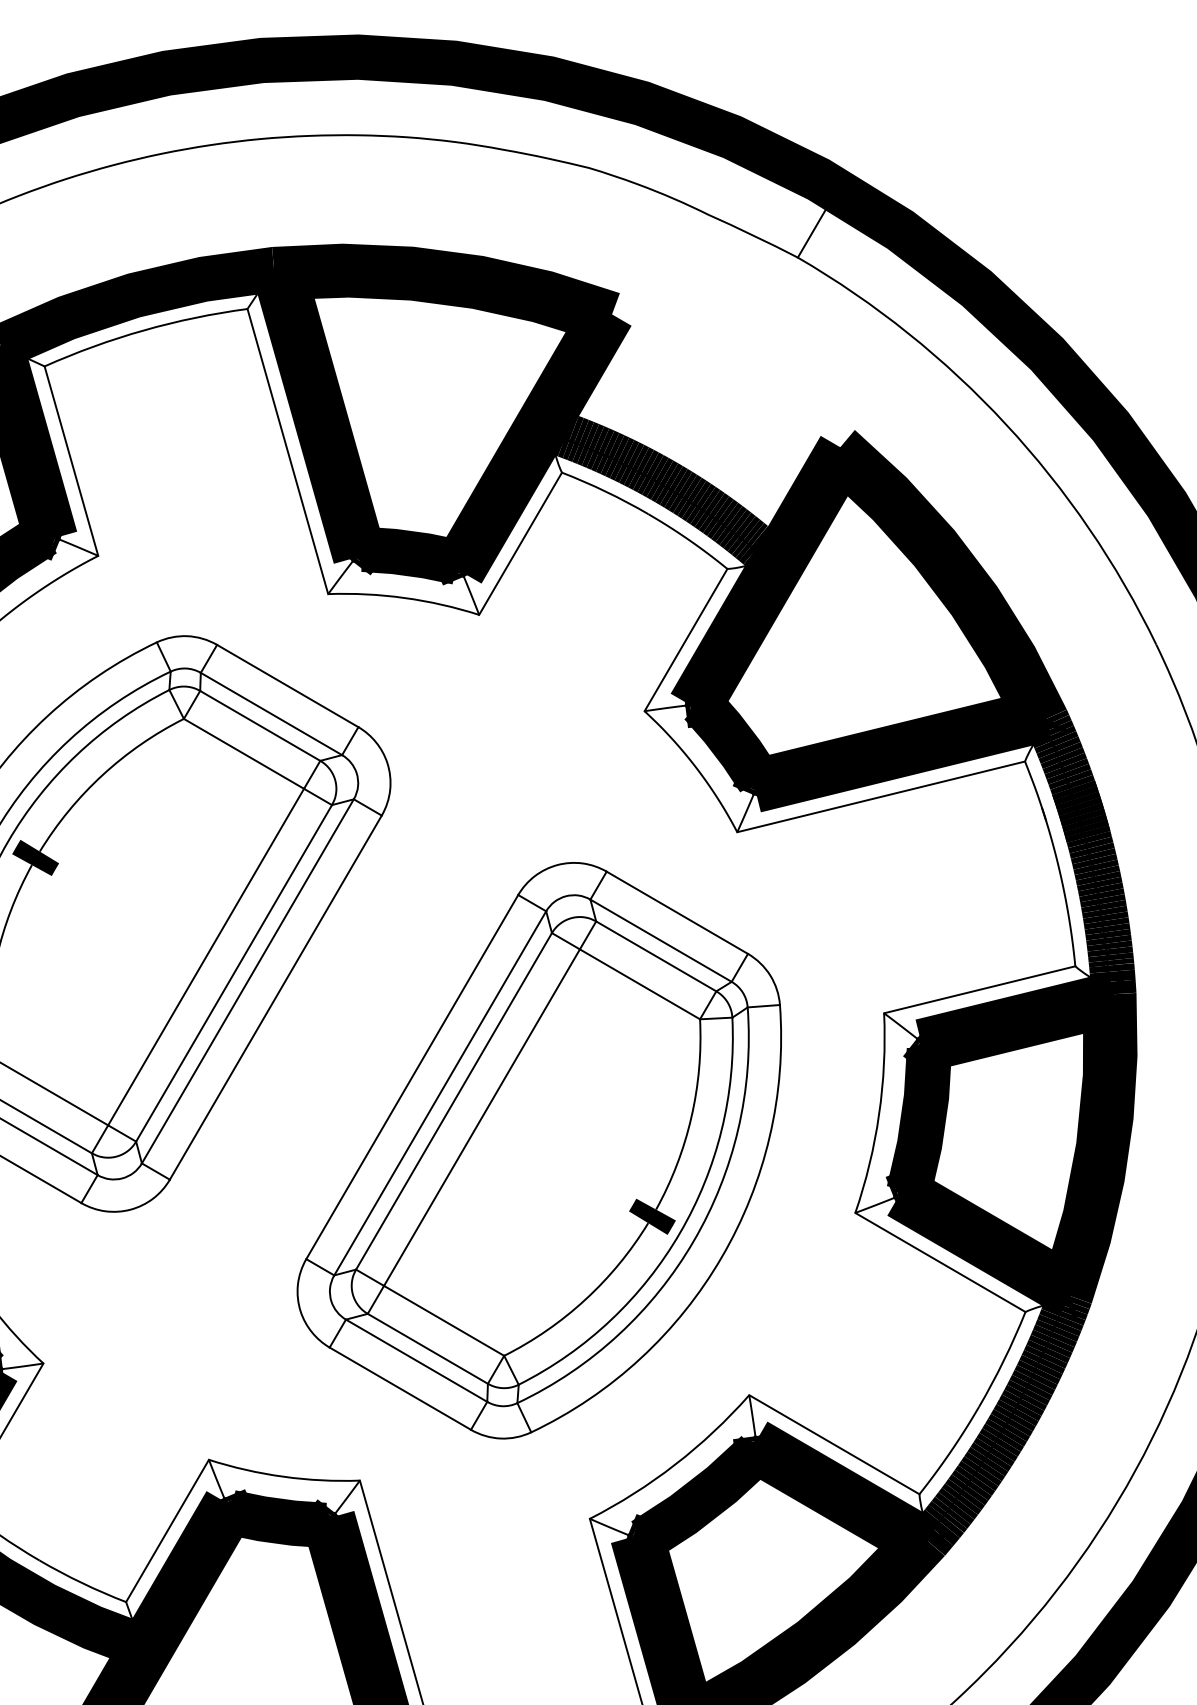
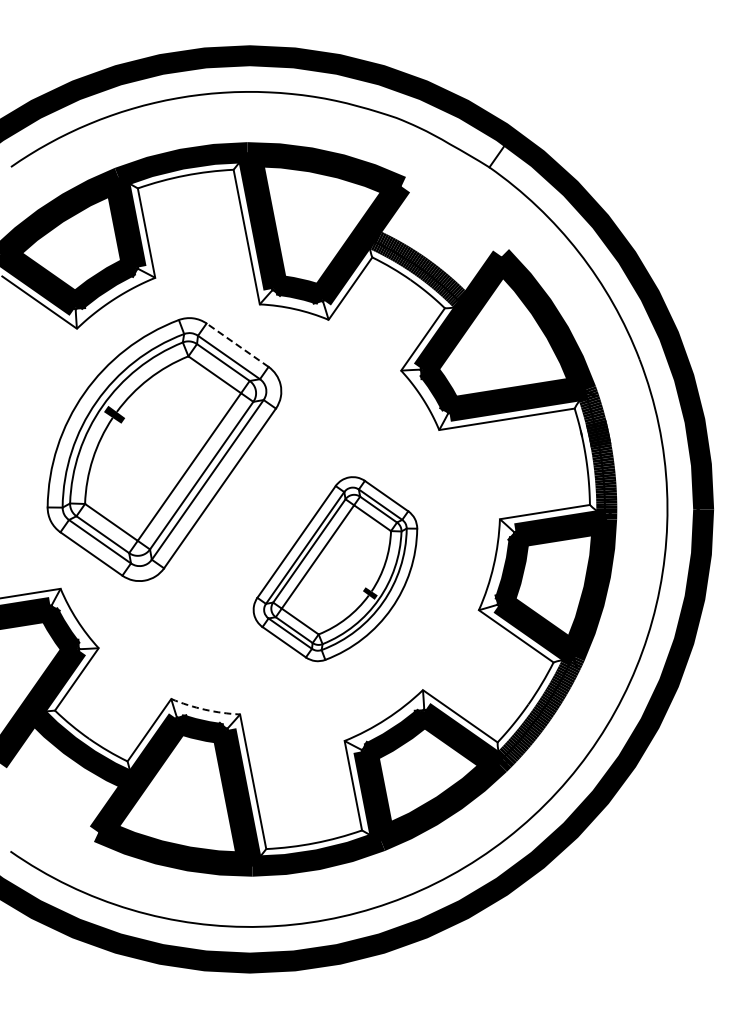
line: (287, 686) -> (237, 345), solid -> dashed
part: (538, 1149) -> (335, 568), size x0.7
arc: (284, 1476) -> (205, 709), solid -> dashed

